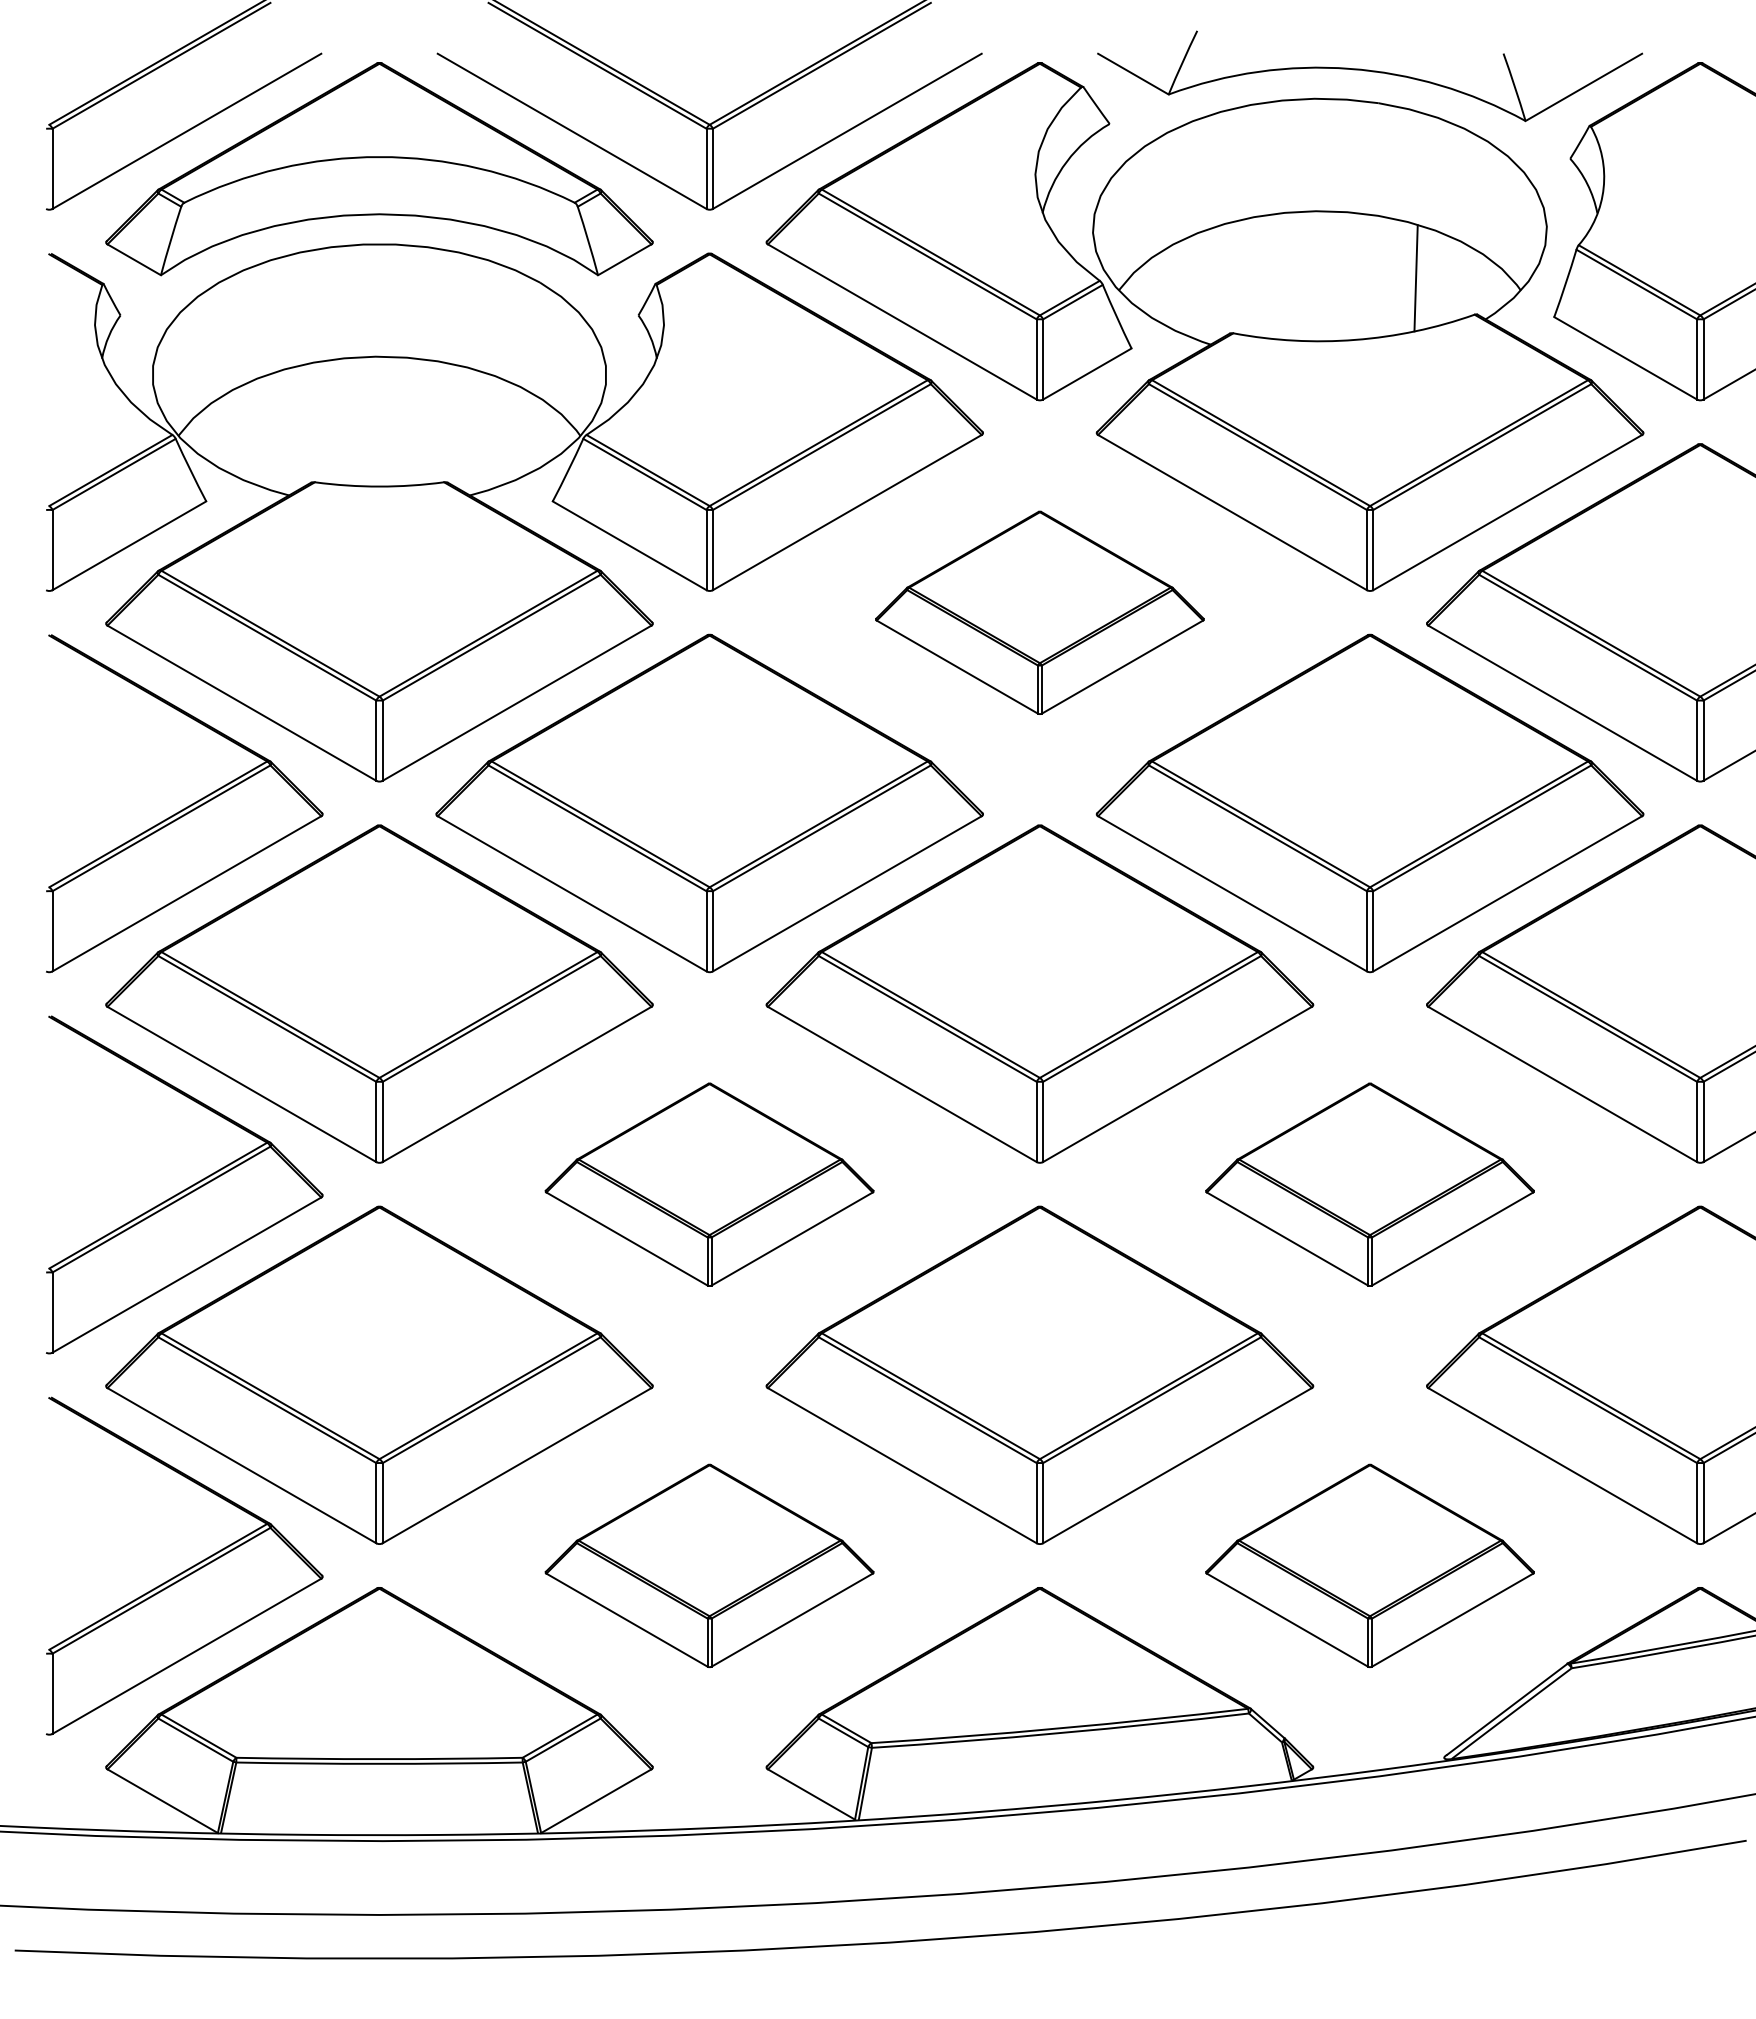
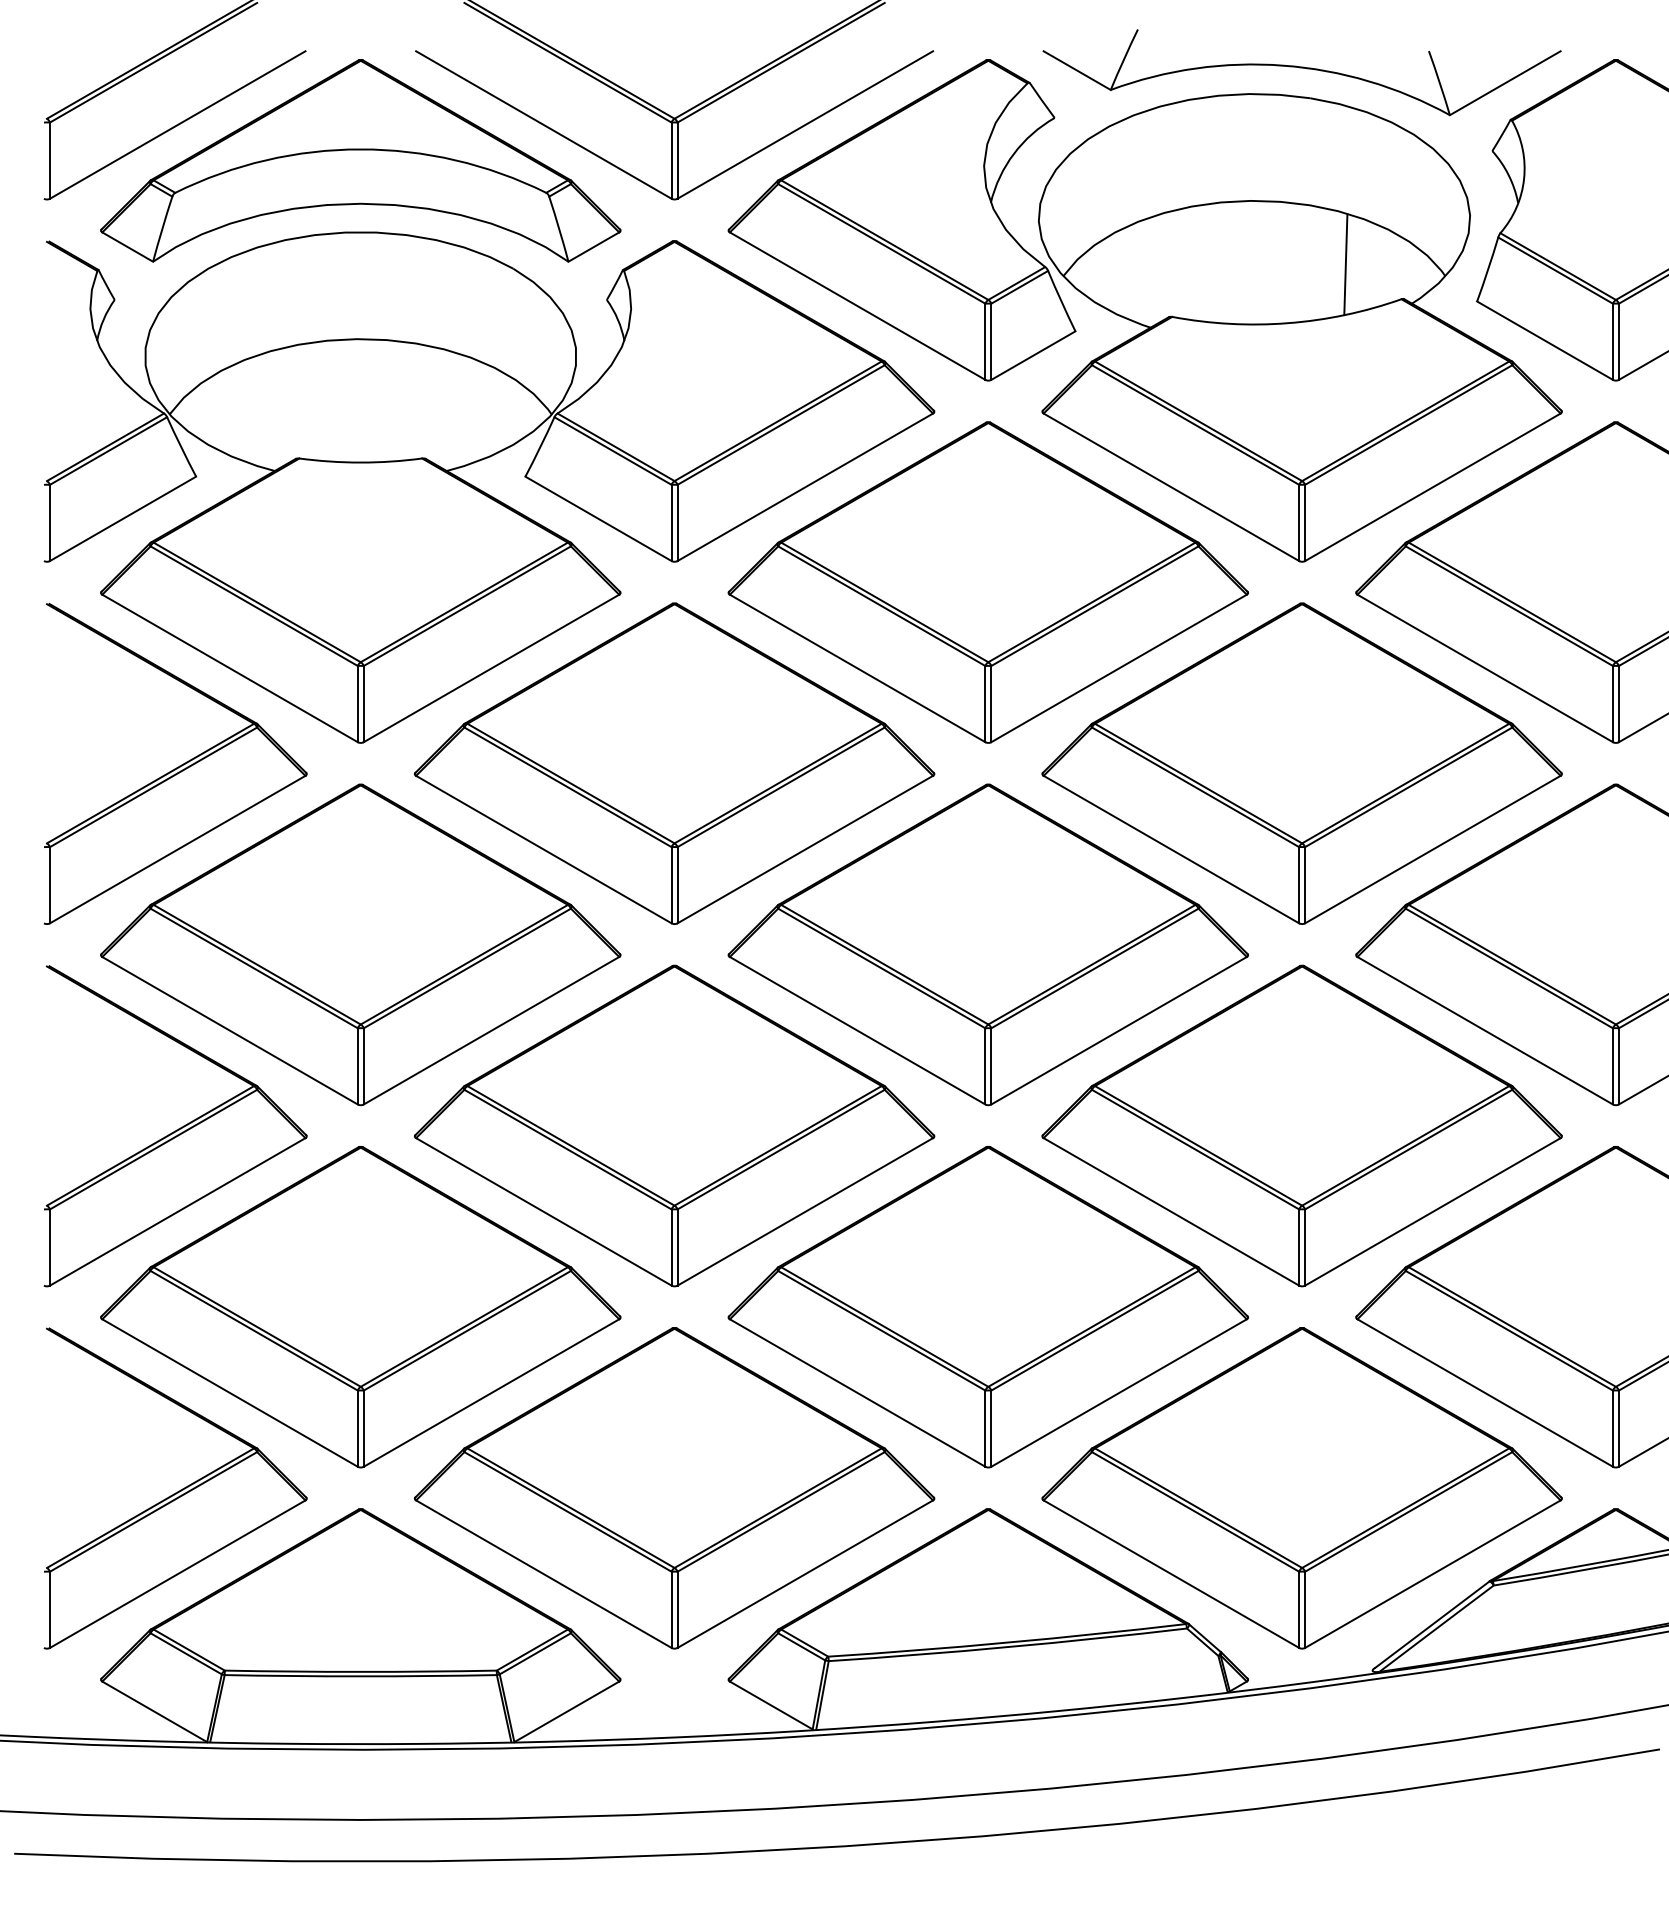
part: (1039, 612) -> (987, 582), size x1.67
part: (709, 1184) -> (674, 1125), size x1.67
part: (1369, 1184) -> (1301, 1125), size x1.67
part: (709, 1565) -> (674, 1487), size x1.67
part: (1369, 1565) -> (1301, 1487), size x1.67

